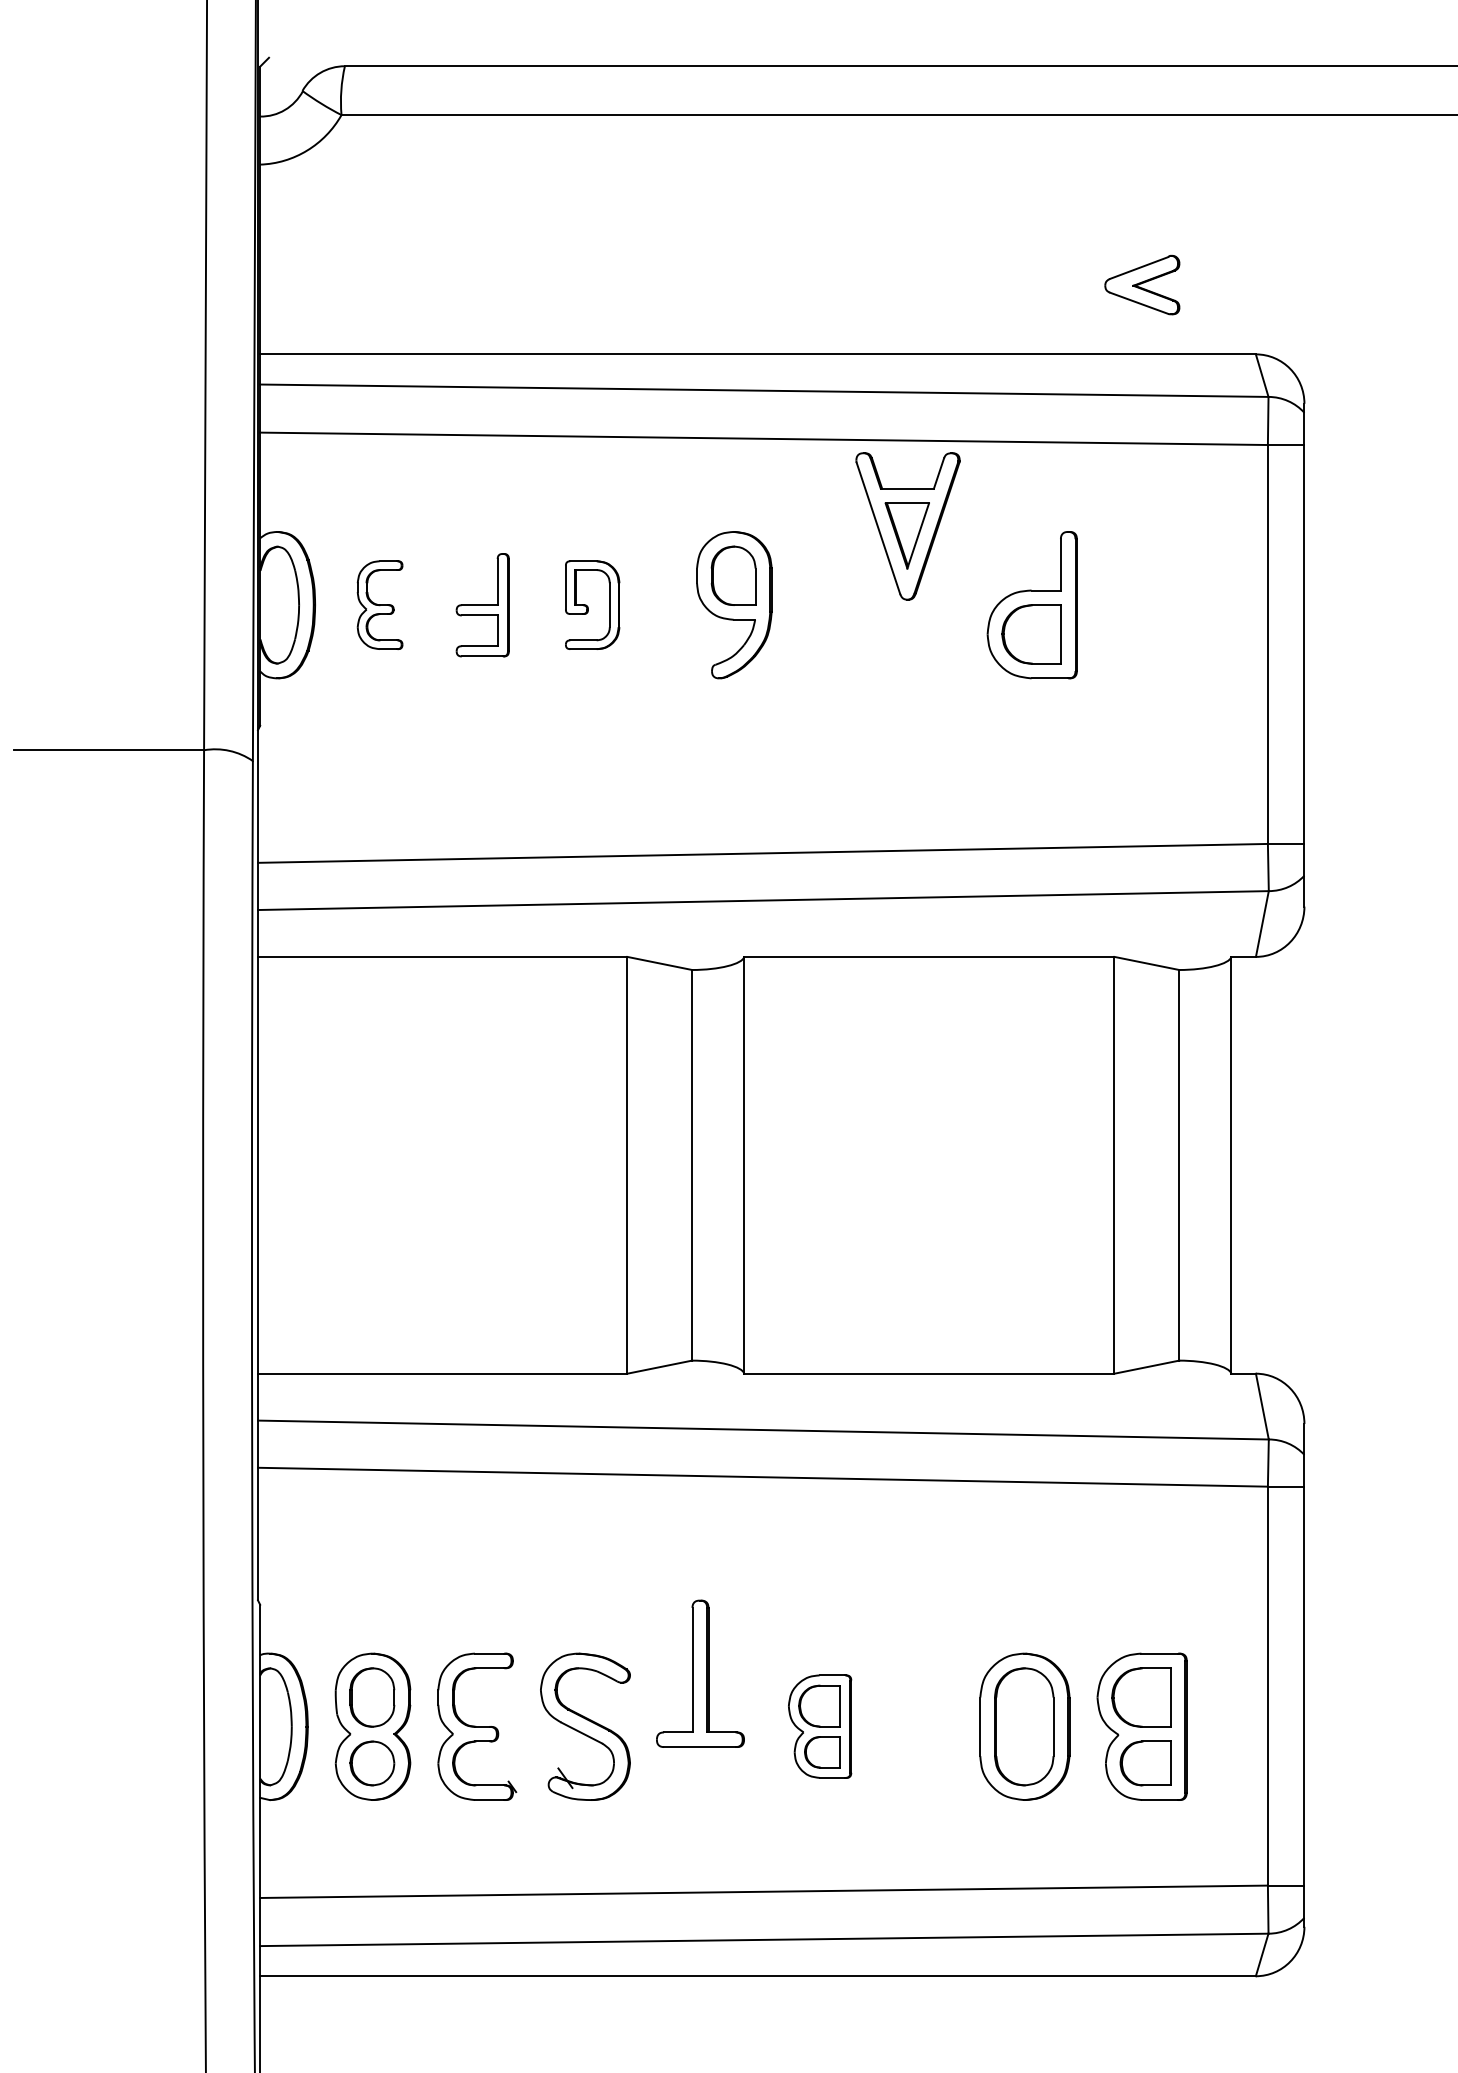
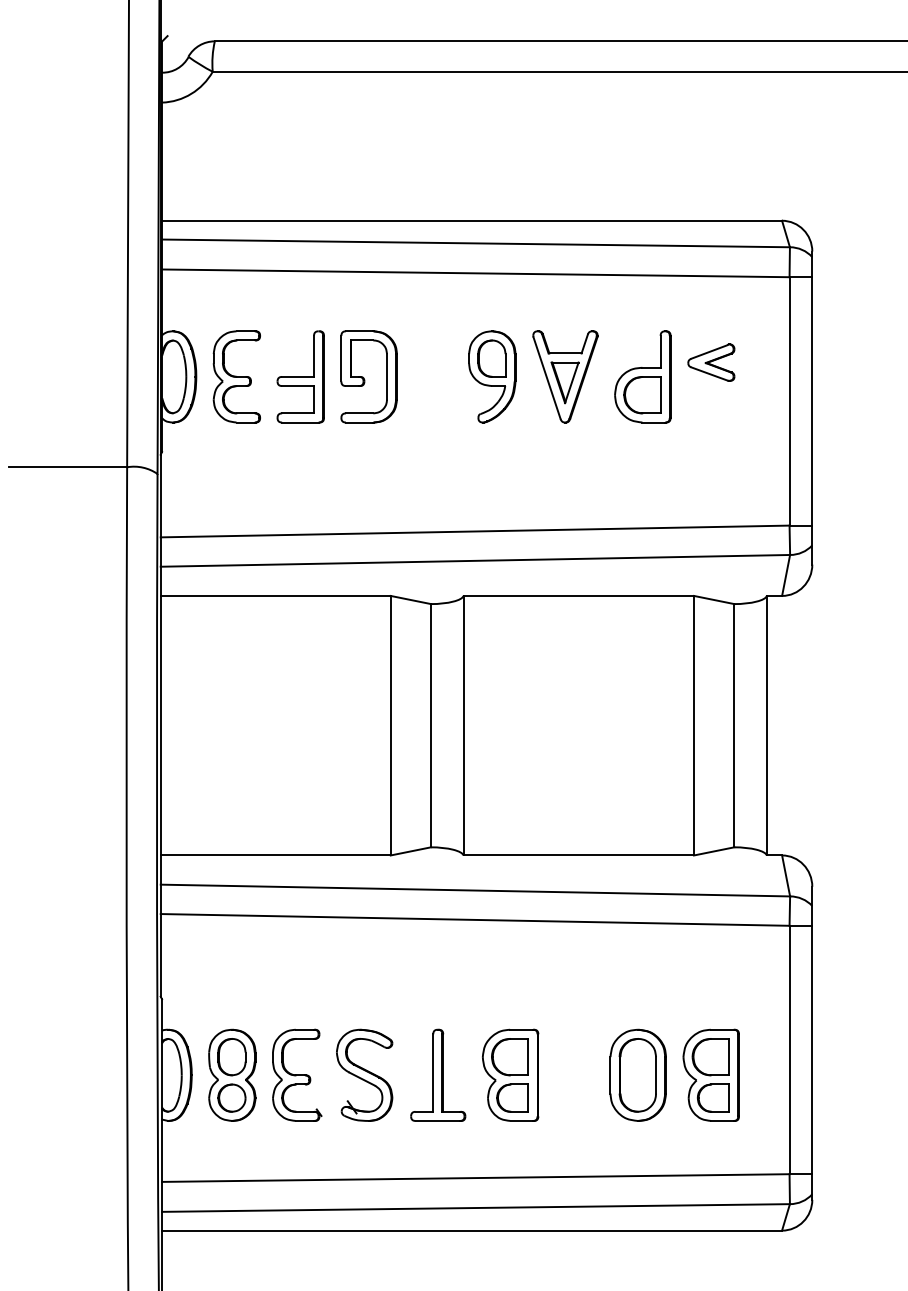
part: (1142, 284) -> (711, 362), moved
part: (908, 525) -> (565, 376), moved
part: (379, 604) -> (236, 376), size x1.67
part: (482, 604) -> (300, 376), size x1.43
part: (591, 604) -> (368, 376), size x1.67
part: (734, 604) -> (492, 376), moved
part: (700, 1672) -> (438, 1074), moved
part: (819, 1725) -> (510, 1074), size x1.43

